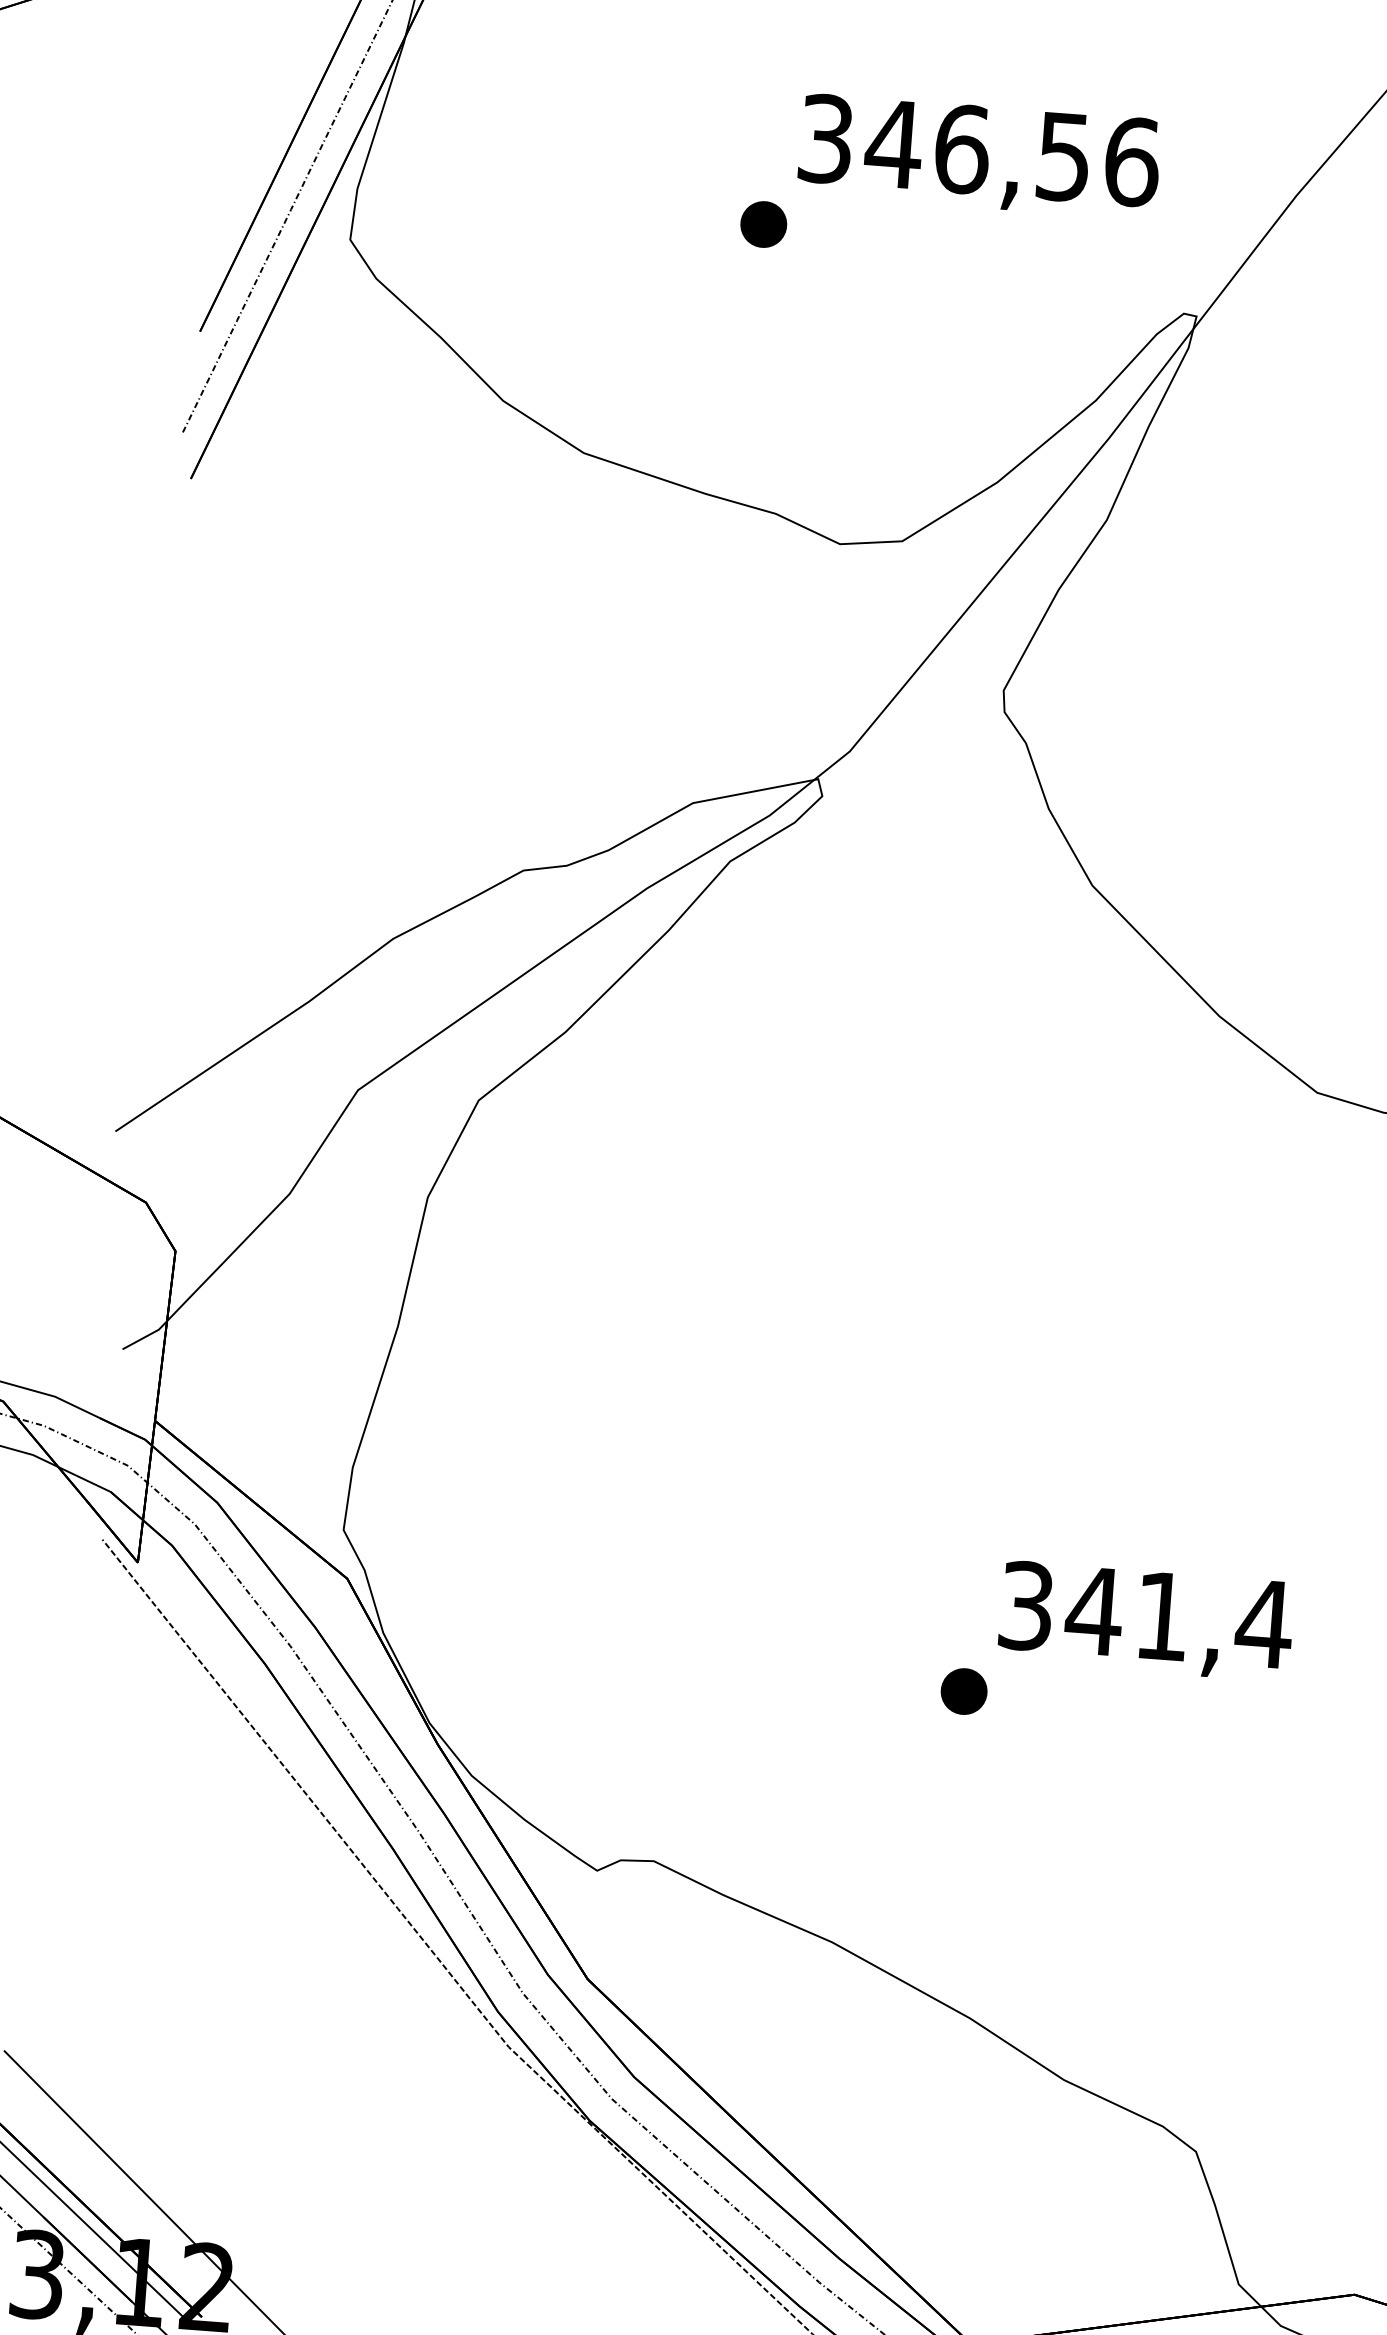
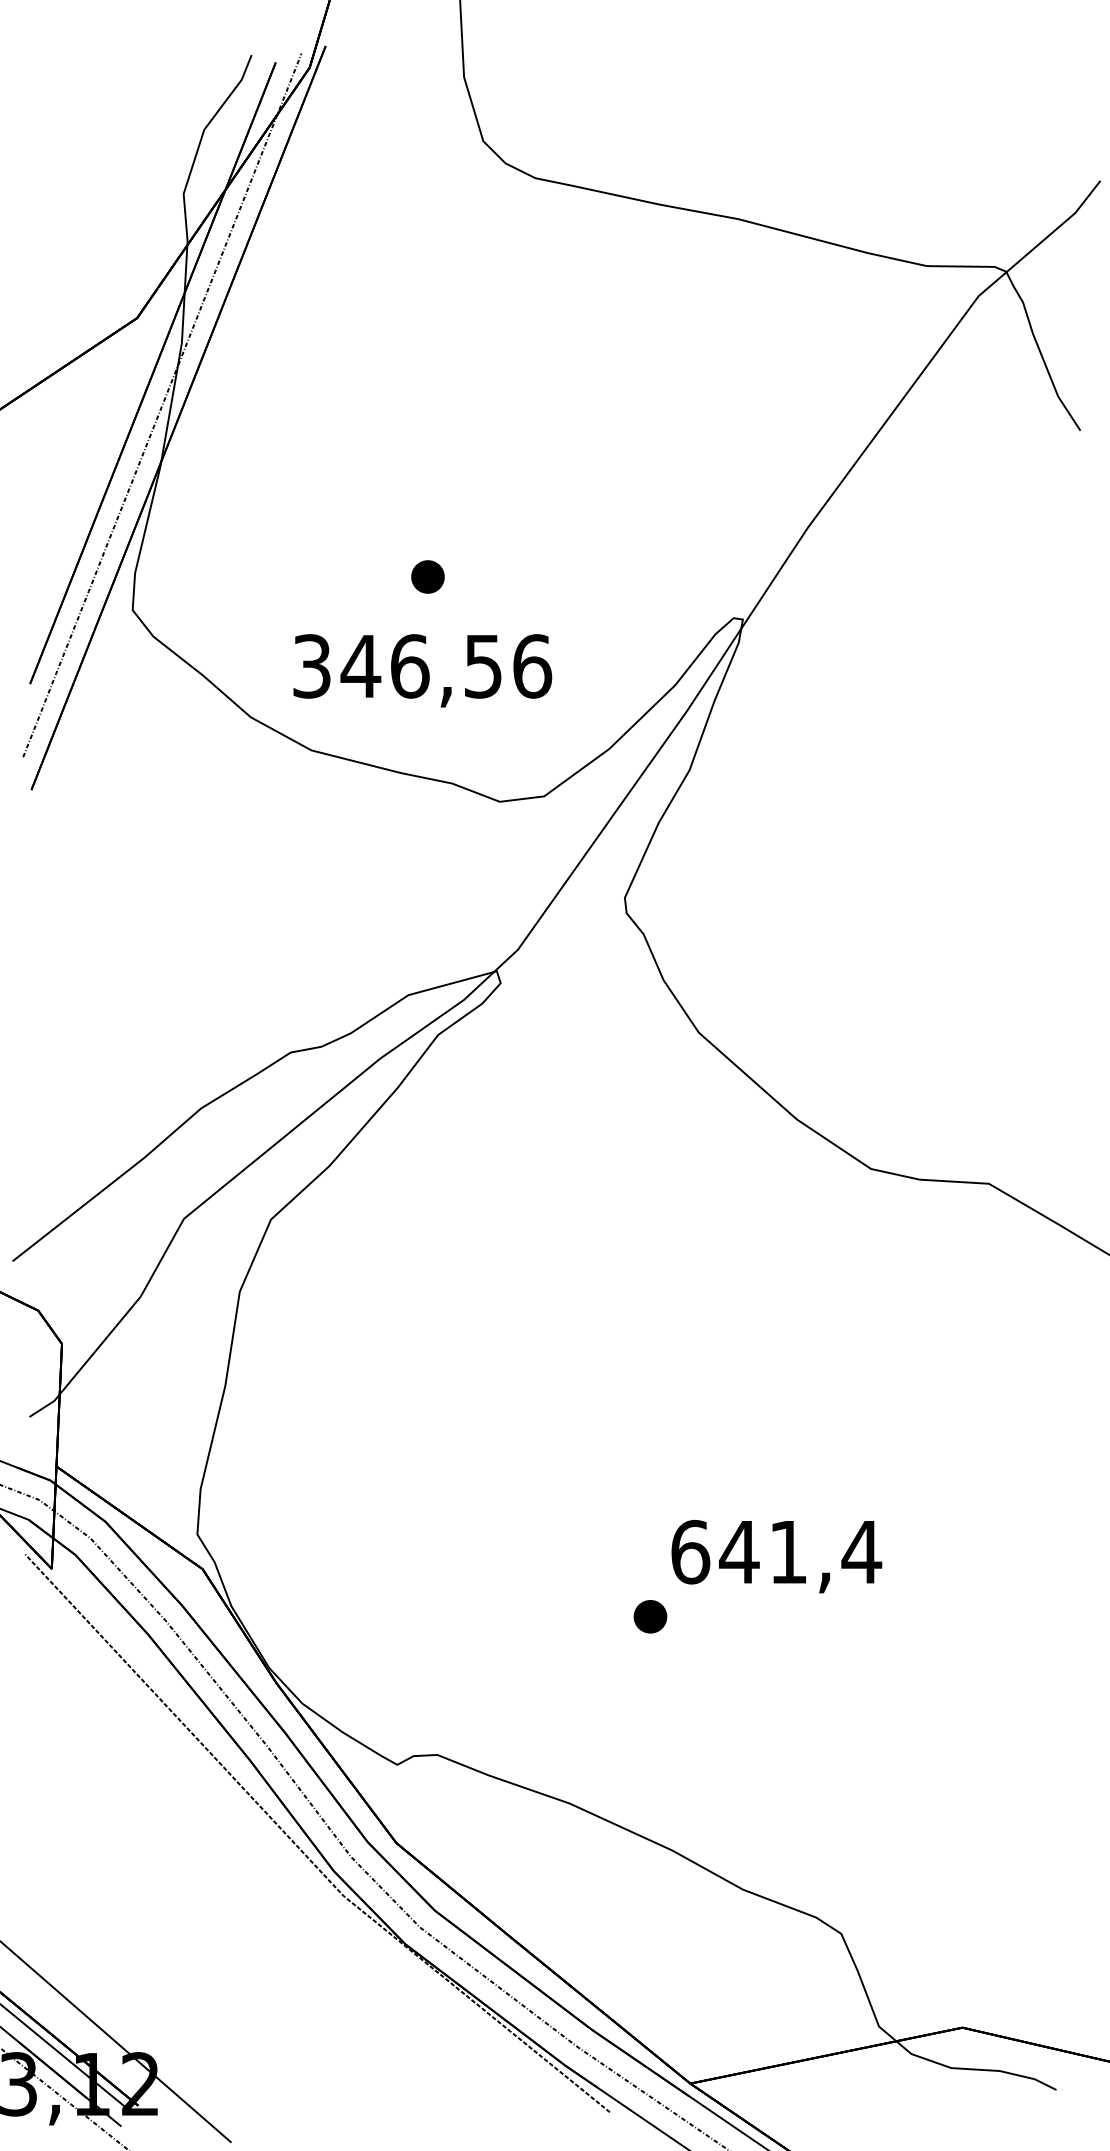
text: (979, 156) -> (422, 670), moved
text: (1026, 1605) -> (690, 1551), 341,4 -> 641,4

